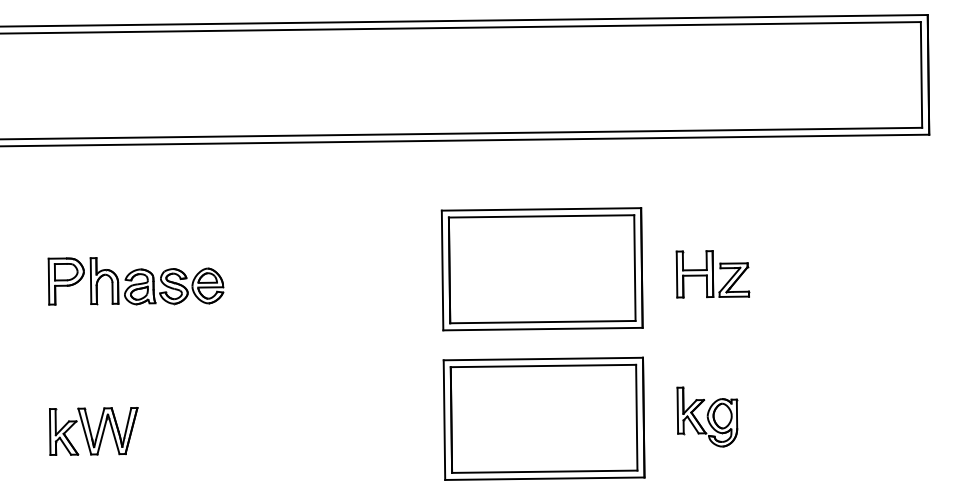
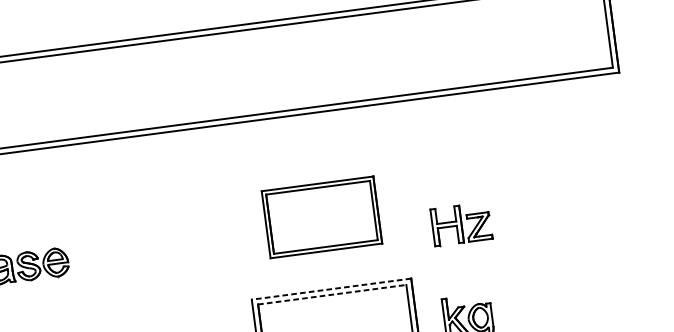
part: (541, 269) -> (321, 217), size x0.7
part: (712, 274) -> (461, 224), moved
line: (543, 359) -> (331, 289), solid -> dashed
line: (543, 366) -> (332, 295), solid -> dashed

